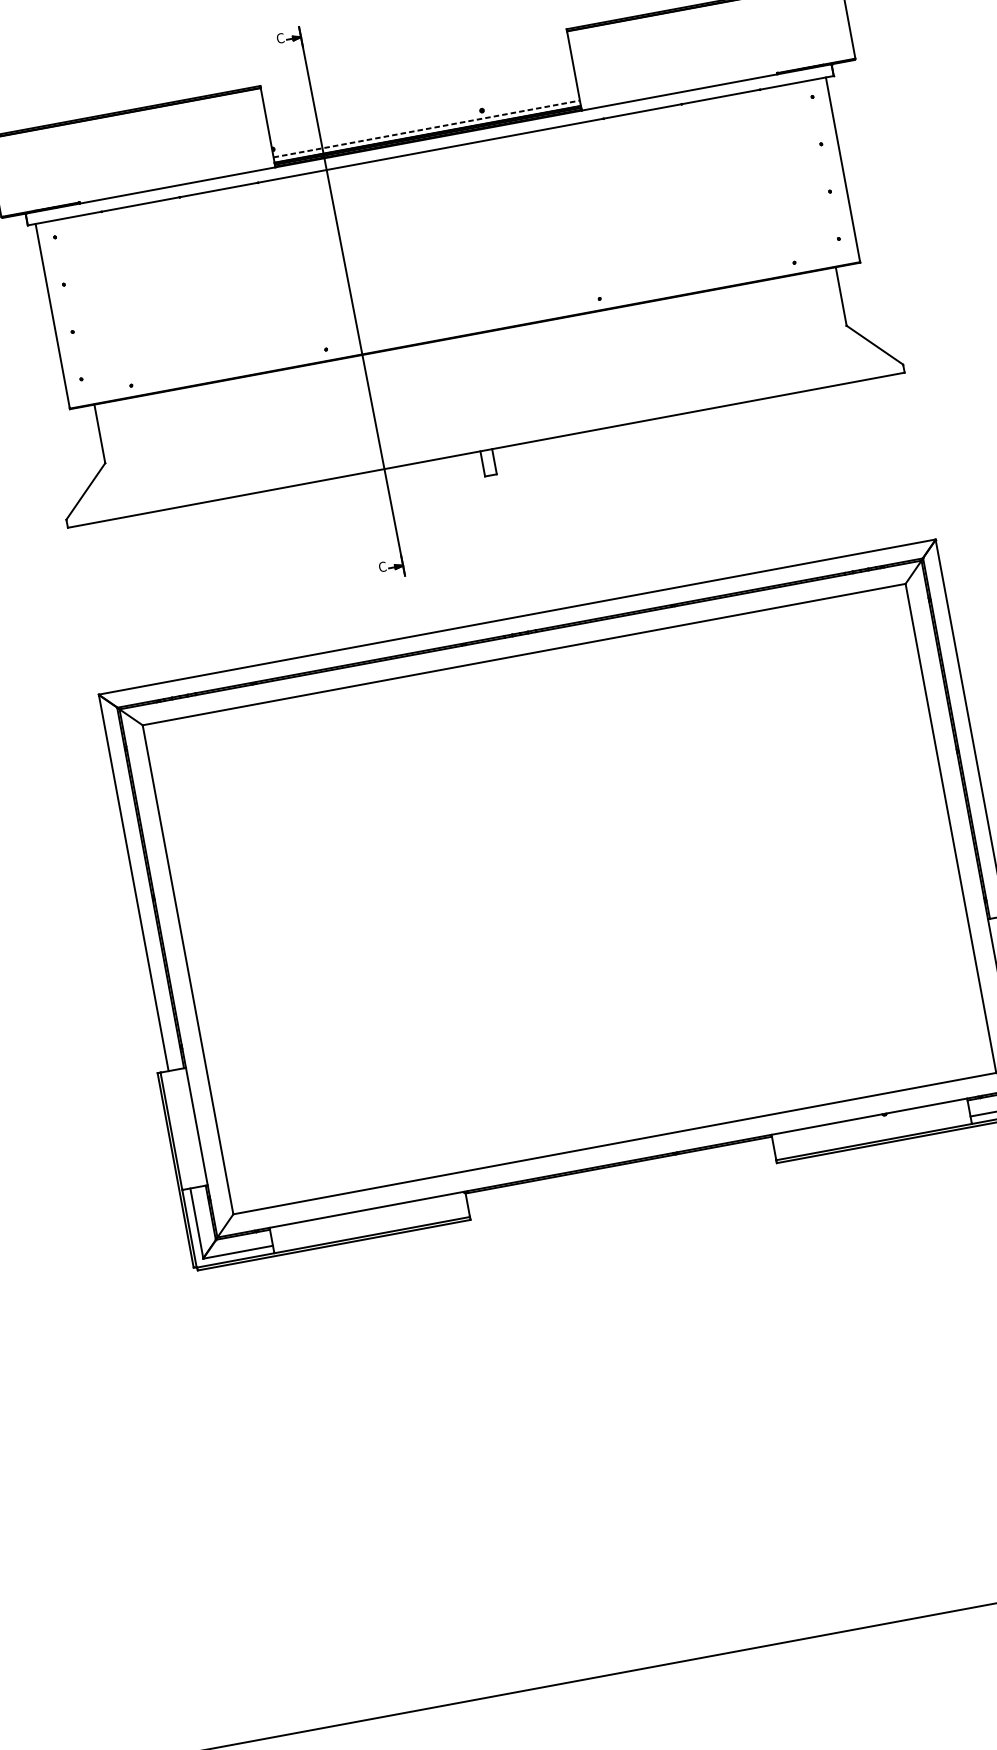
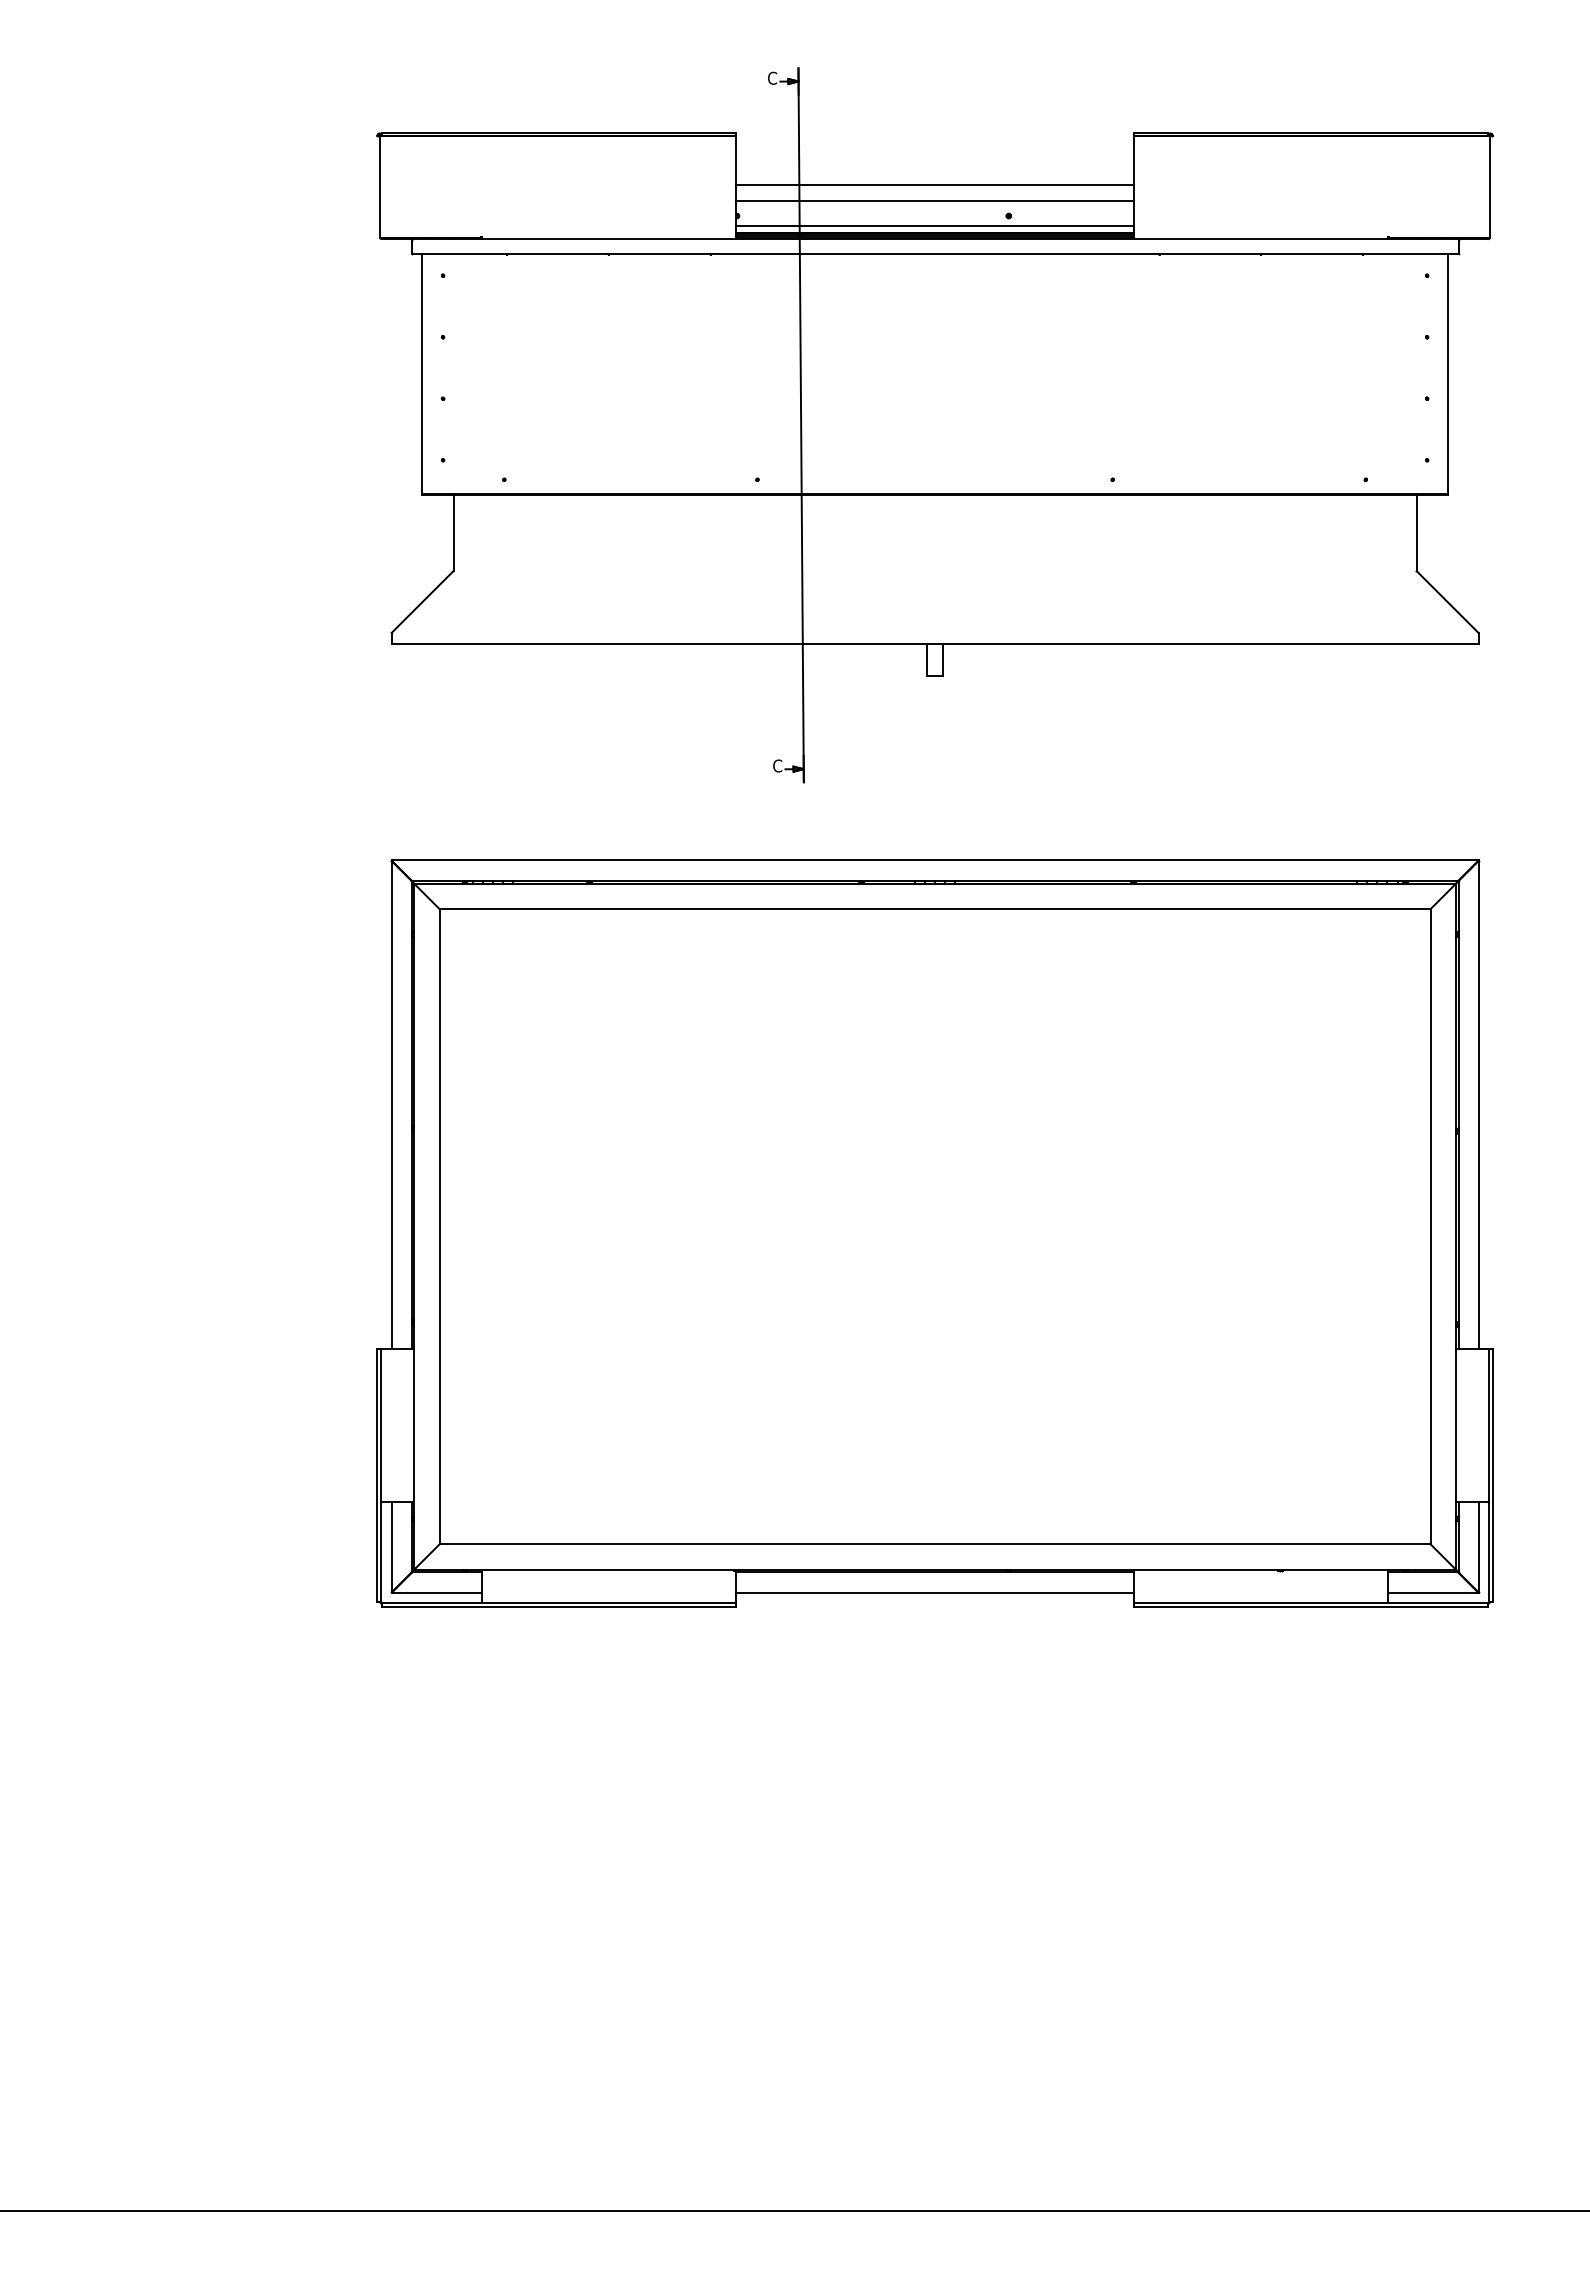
line: (421, 96) -> (935, 184), added
line: (423, 109) -> (935, 200), added
line: (427, 129) -> (935, 226), dashed -> solid
line: (622, 1181) -> (935, 1593), added

